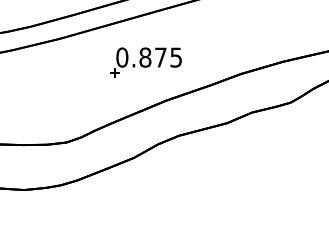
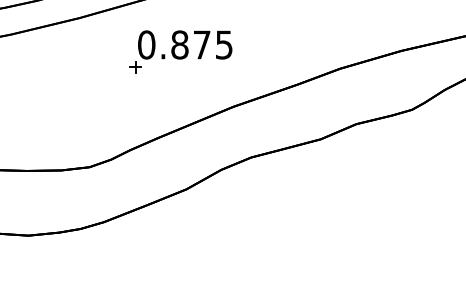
part: (145, 62) -> (180, 52), moved

